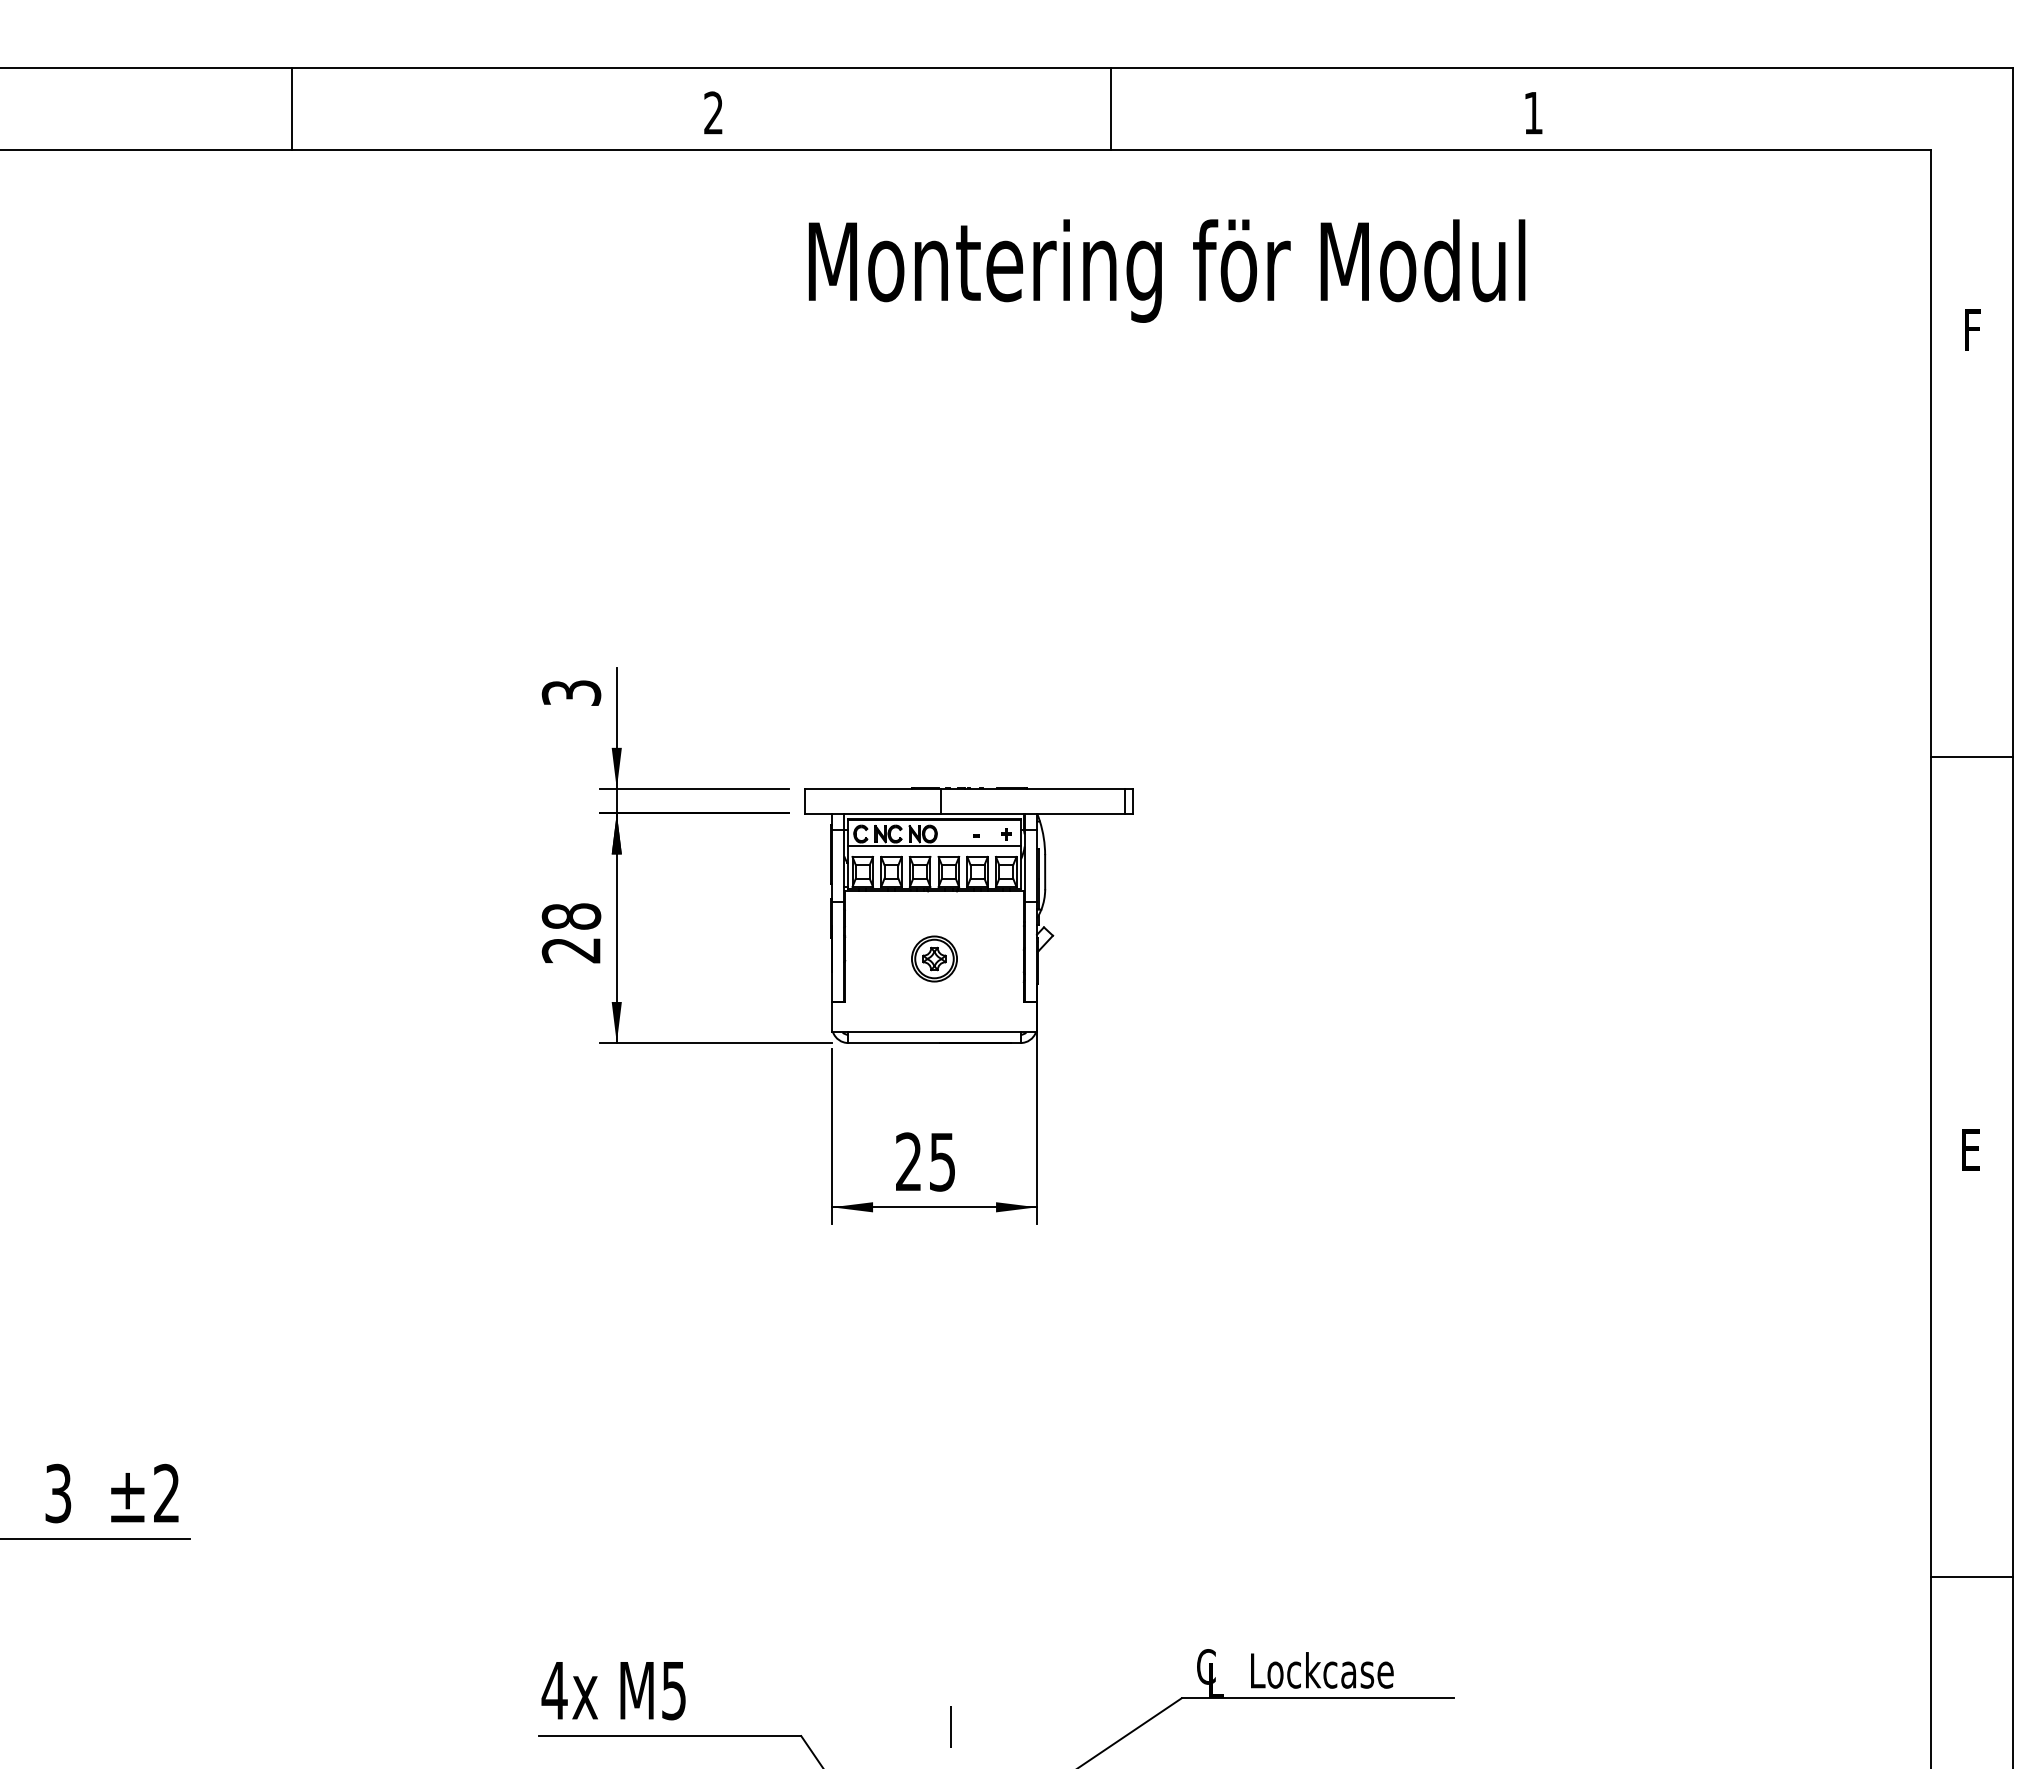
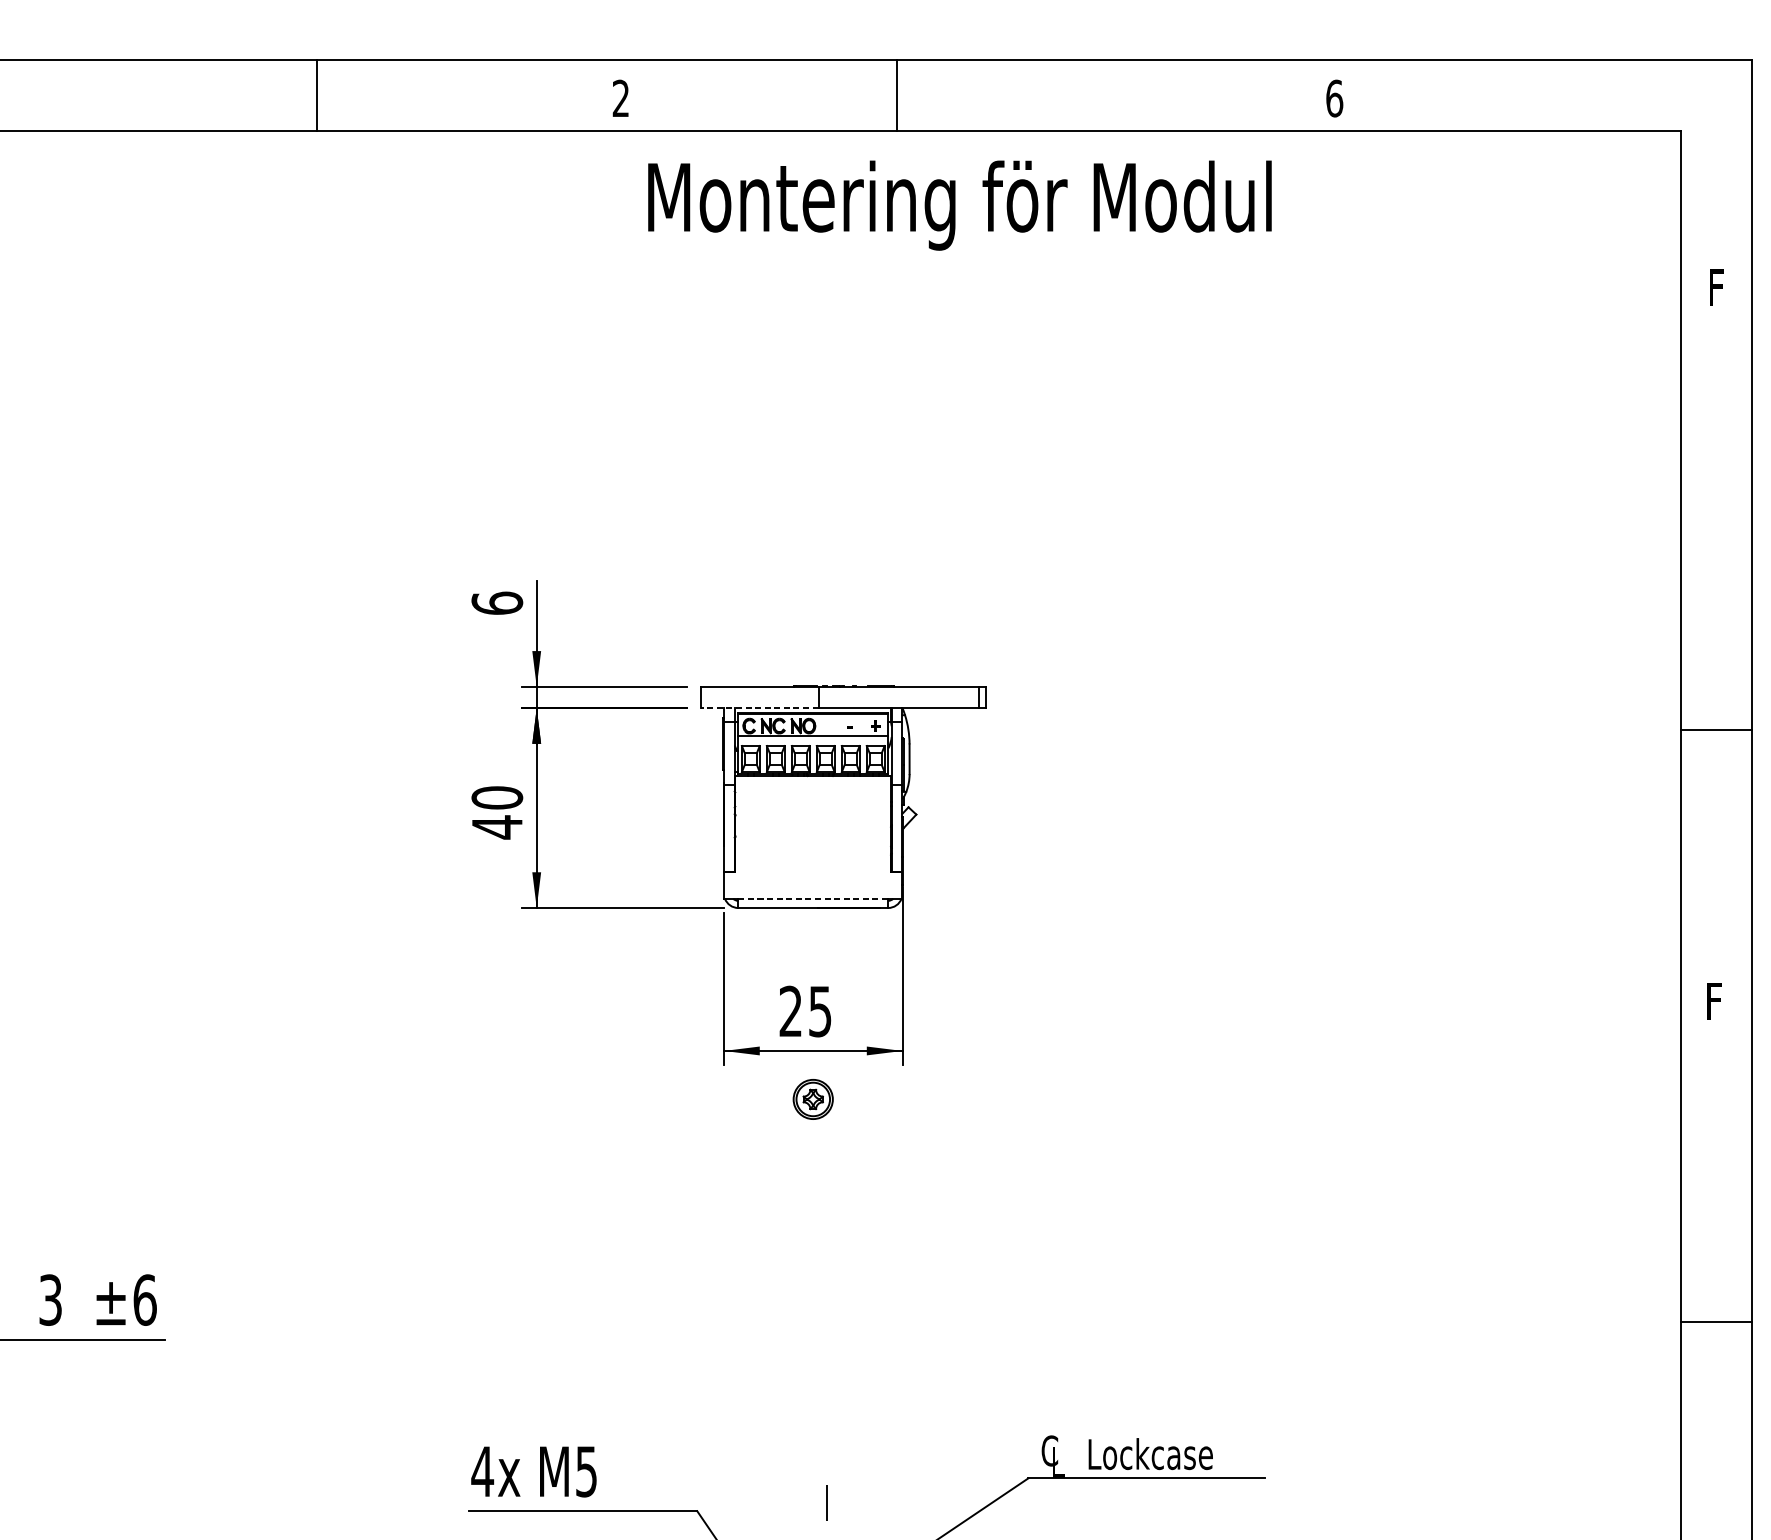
line: (291, 109) -> (317, 95), moved
line: (1111, 109) -> (896, 95), moved
text: (1533, 112) -> (1334, 98), 1 -> 6
text: (1166, 270) -> (959, 205), moved
text: (571, 692) -> (497, 602), 3 -> 6
line: (1972, 757) -> (1716, 730), moved
line: (873, 813) -> (760, 708), solid -> dashed
text: (570, 933) -> (496, 812), 28 -> 40
part: (934, 958) -> (813, 1099), moved
line: (935, 1032) -> (814, 898), solid -> dashed
text: (1972, 1149) -> (1716, 1000), E -> F
text: (166, 1493) -> (144, 1300), ±2 -> ±6
line: (1972, 1576) -> (1716, 1321), moved

